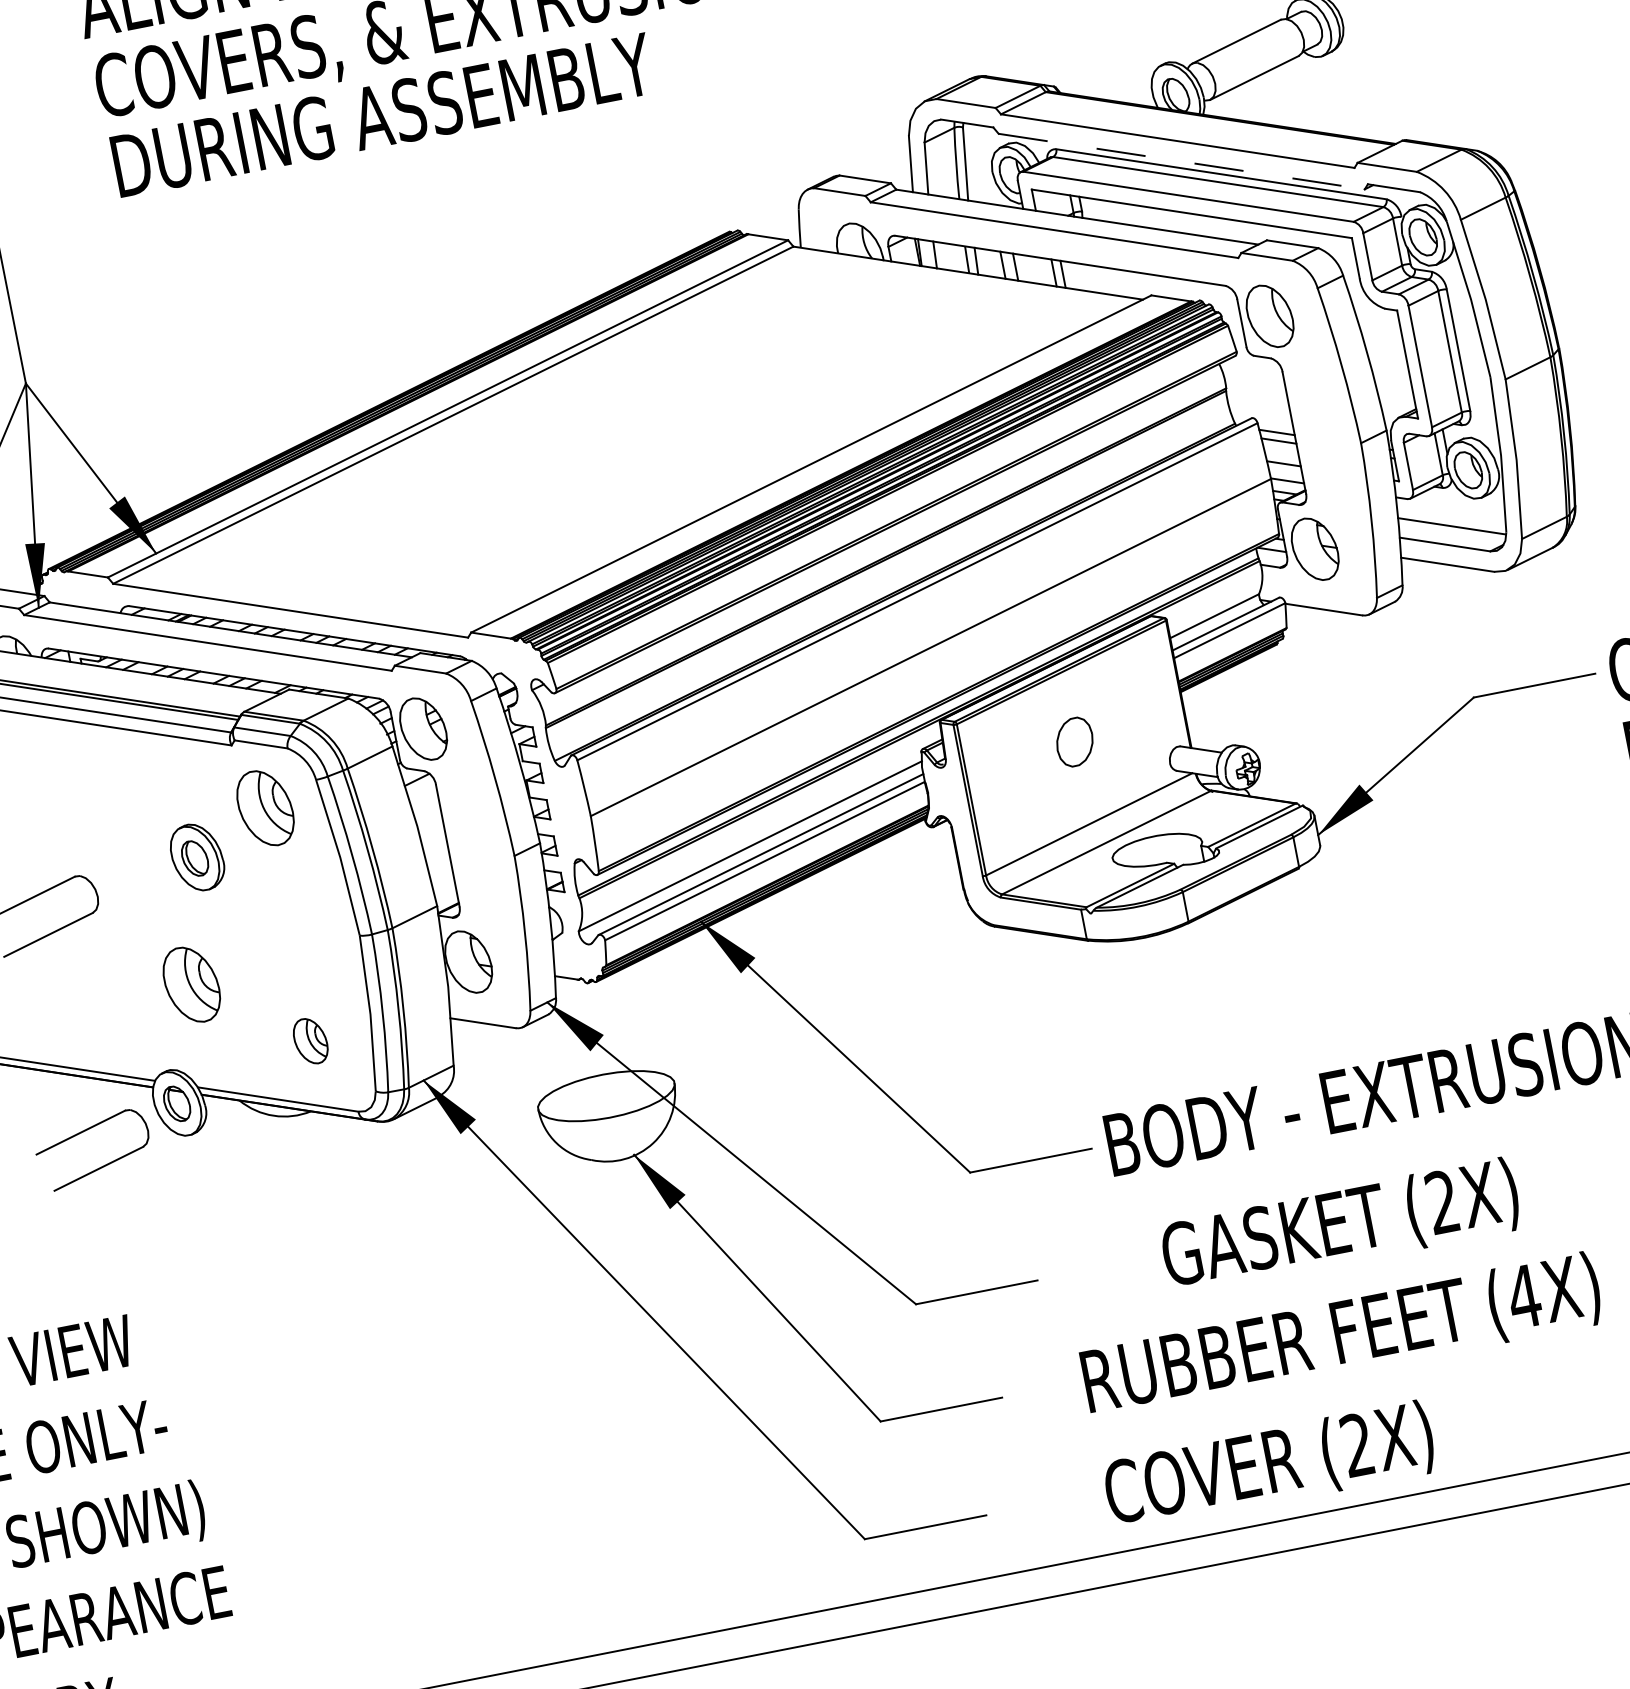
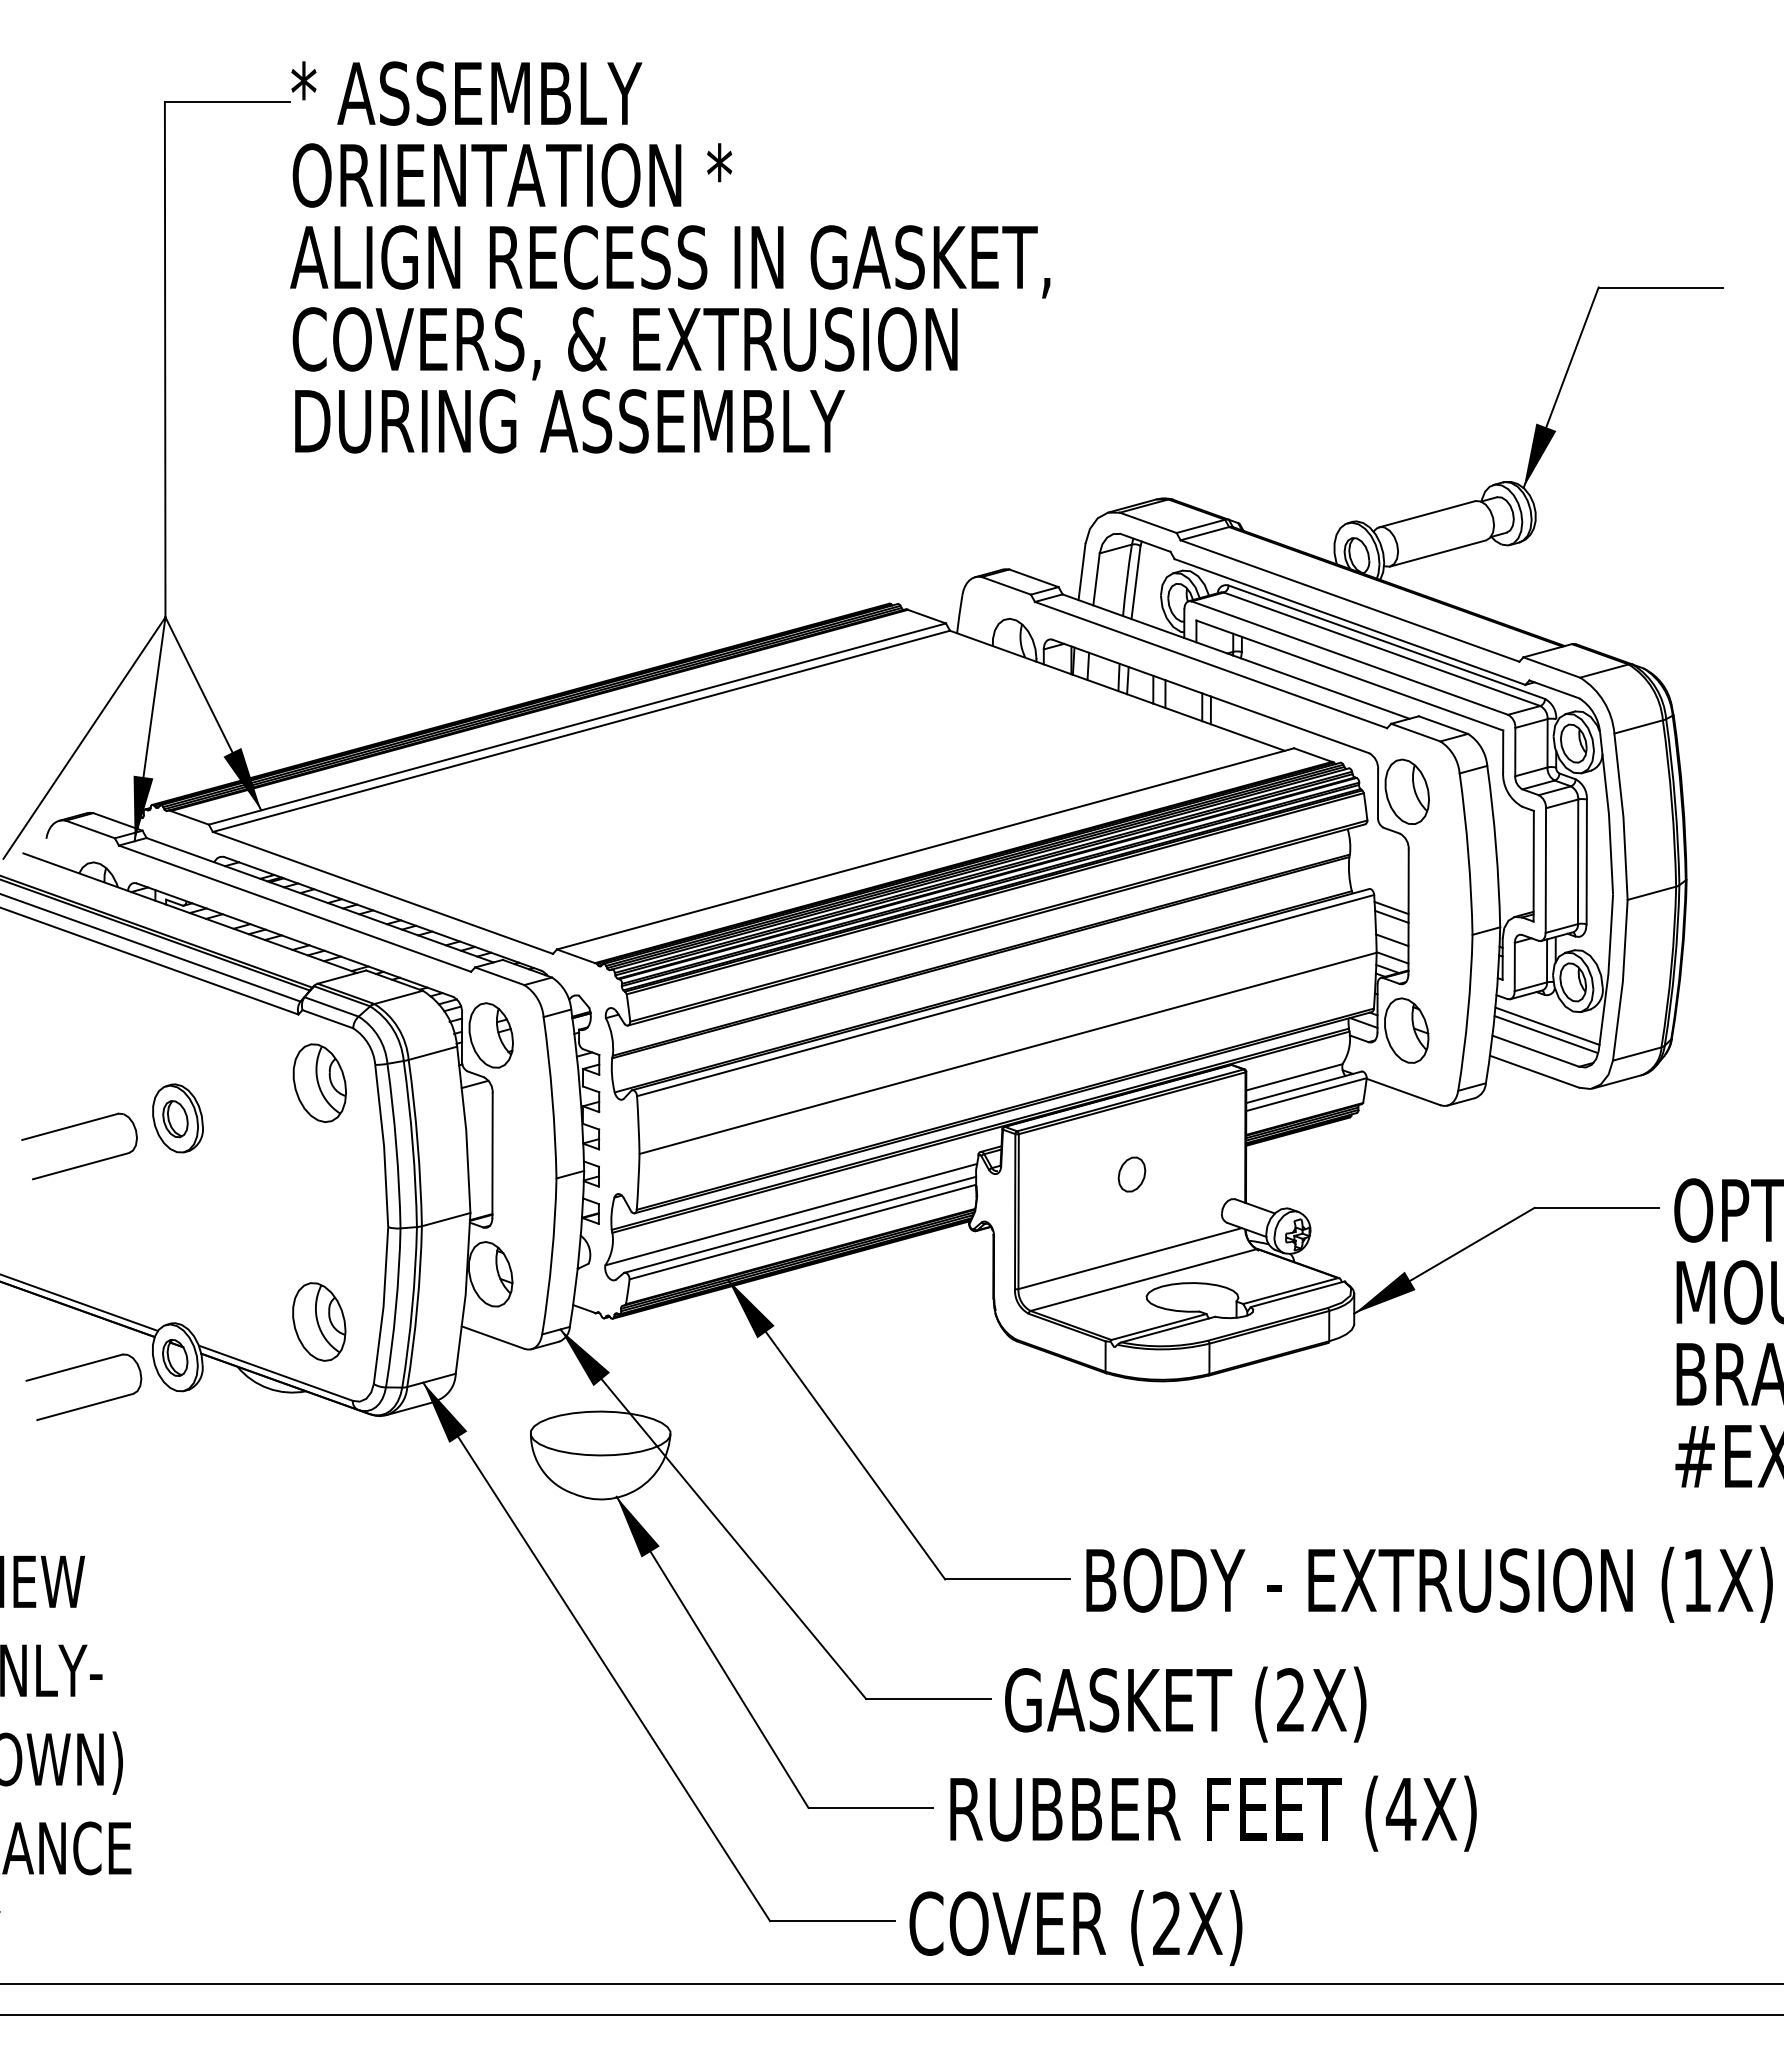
line: (1182, 161) -> (1350, 622), dashed -> solid
line: (1451, 517) -> (1547, 1025), added
part: (1074, 742) -> (1131, 1174), size x0.71
part: (196, 857) -> (177, 1118), moved
part: (191, 984) -> (212, 1242), removed
part: (310, 1040) -> (319, 1321), size x1.67
text: (1340, 1226) -> (1185, 1704), moved
text: (1341, 1336) -> (1213, 1813), moved
text: (1269, 1466) -> (1075, 1927), moved

